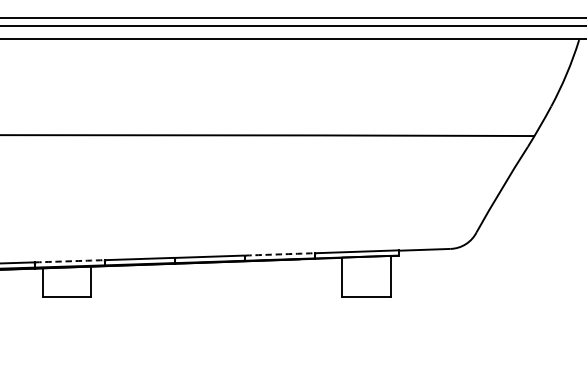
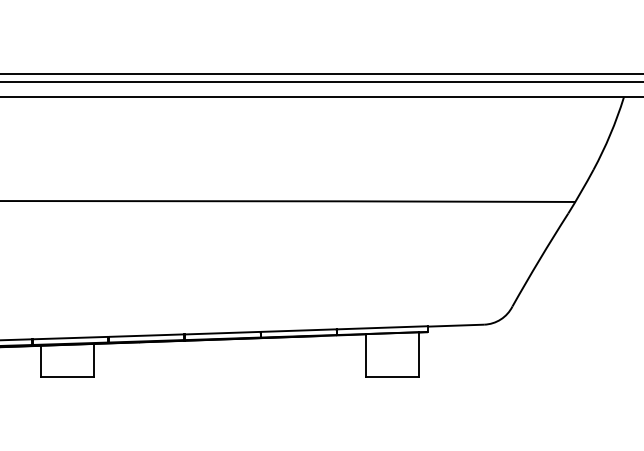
arc: (279, 254) -> (298, 330), dashed -> solid
arc: (70, 261) -> (70, 338), dashed -> solid

